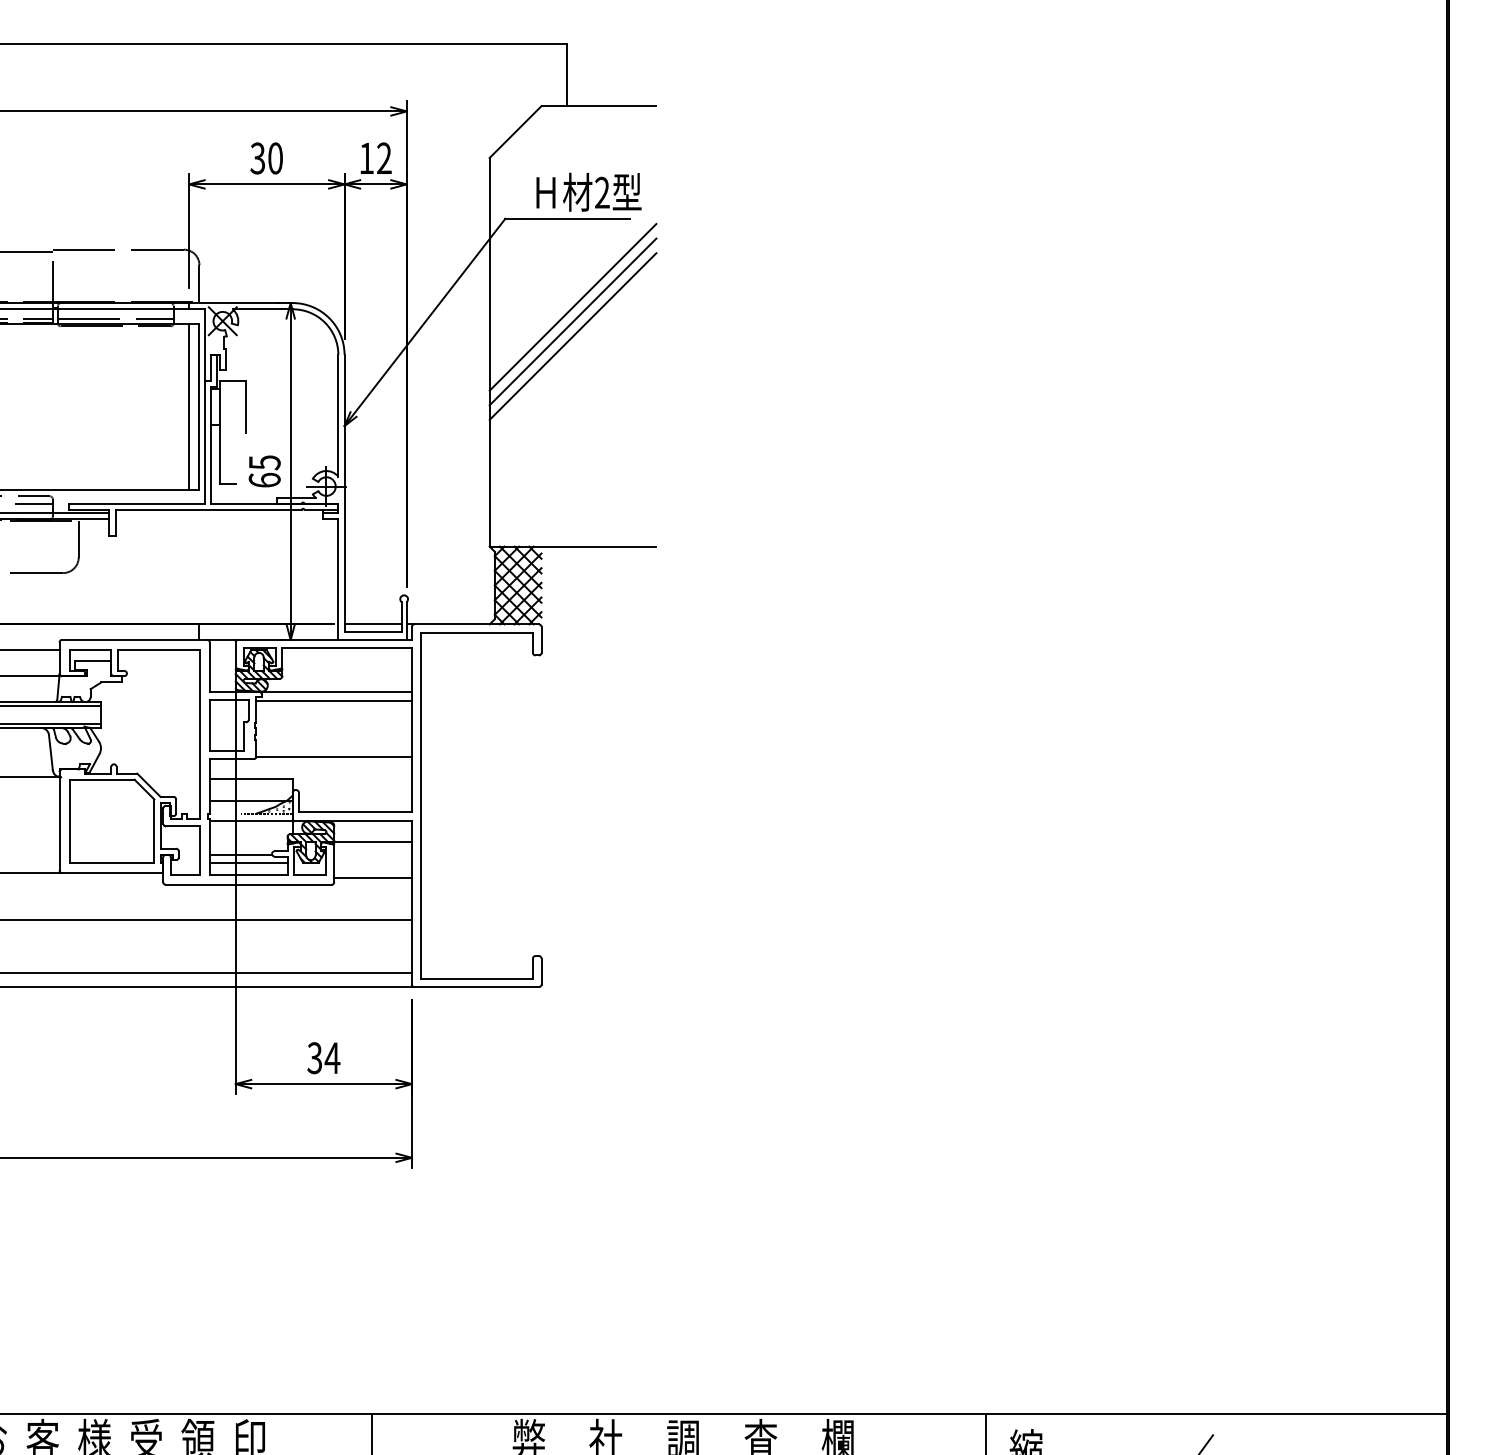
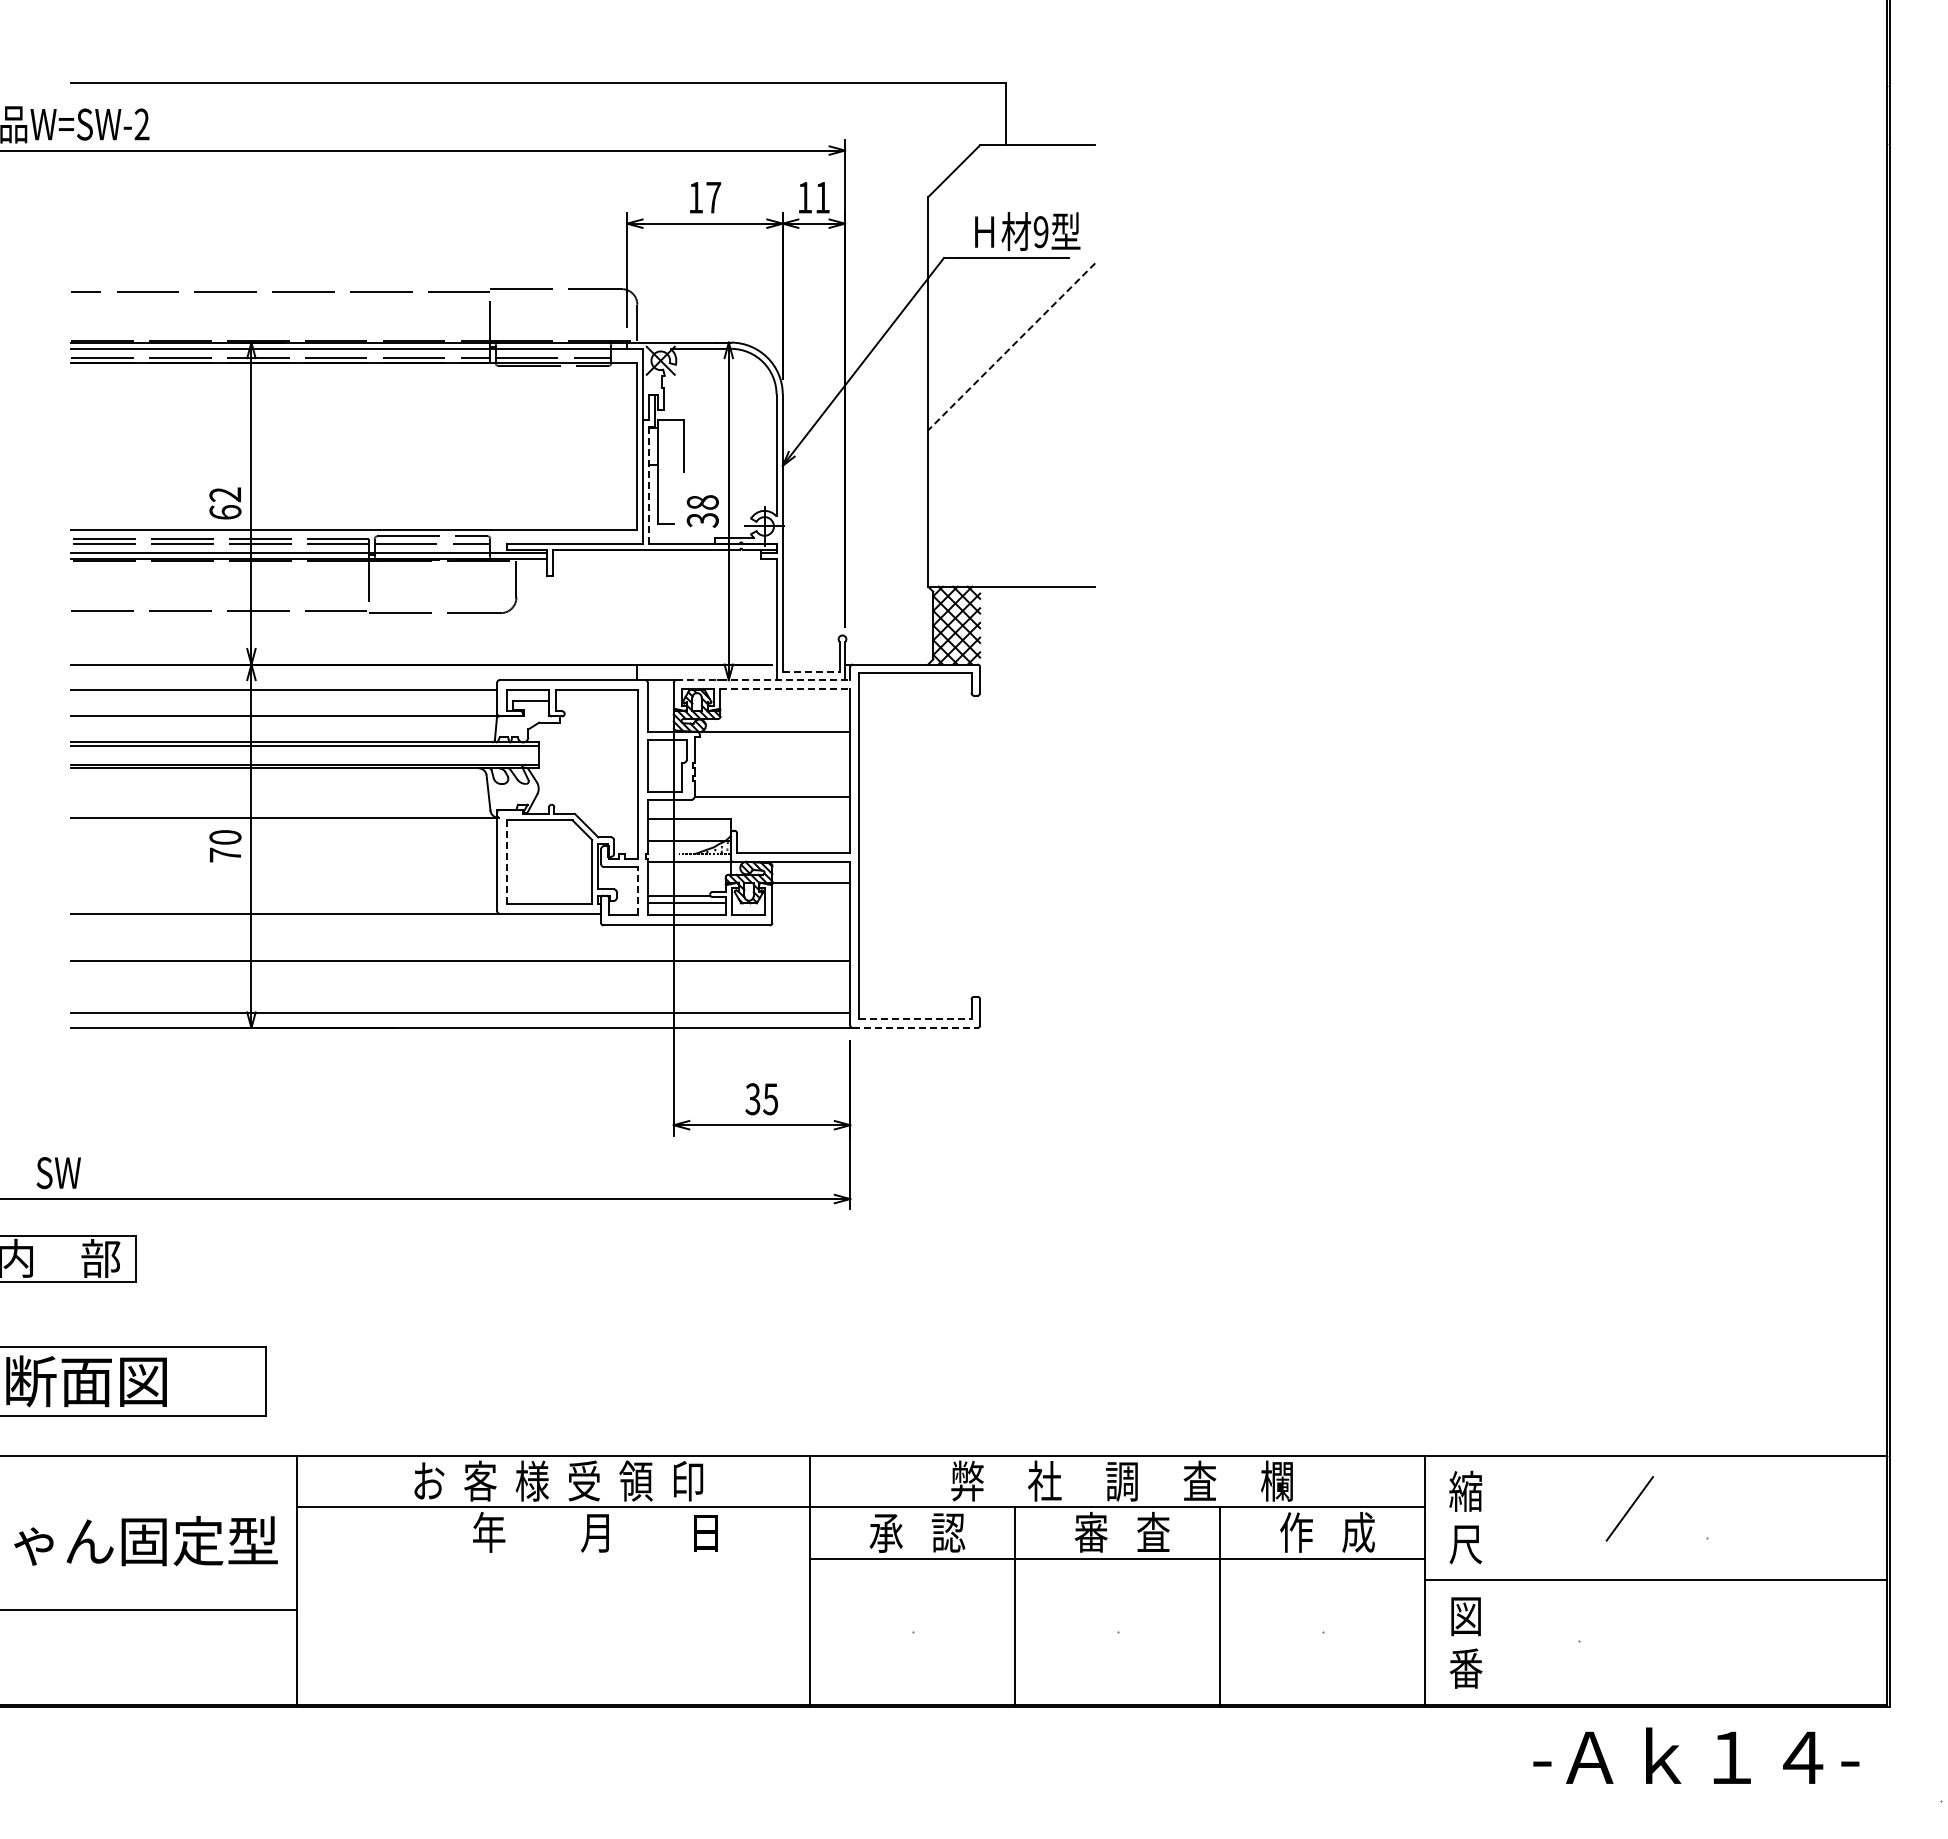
text: (266, 158) -> (704, 197), 30 -> 17
text: (384, 158) -> (822, 197), 12 -> 11
text: (601, 193) -> (1040, 232), 2 -> 9
line: (572, 307) -> (1011, 347), solid -> dashed
line: (572, 321) -> (1011, 361), removed
line: (572, 335) -> (1011, 375), removed
line: (189, 406) -> (627, 446), removed
line: (210, 445) -> (648, 485), solid -> dashed
text: (264, 471) -> (702, 511), 65 -> 38
line: (372, 624) -> (810, 664), removed
line: (373, 632) -> (811, 672), solid -> dashed
line: (325, 640) -> (763, 680), solid -> dashed
line: (347, 648) -> (785, 688), solid -> dashed
line: (334, 701) -> (772, 741), removed
line: (69, 820) -> (507, 861), solid -> dashed
line: (199, 849) -> (637, 890), solid -> dashed
line: (373, 877) -> (811, 918), removed
line: (477, 978) -> (915, 1019), solid -> dashed
line: (477, 987) -> (915, 1028), solid -> dashed
text: (332, 1058) -> (770, 1099), 34 -> 35

